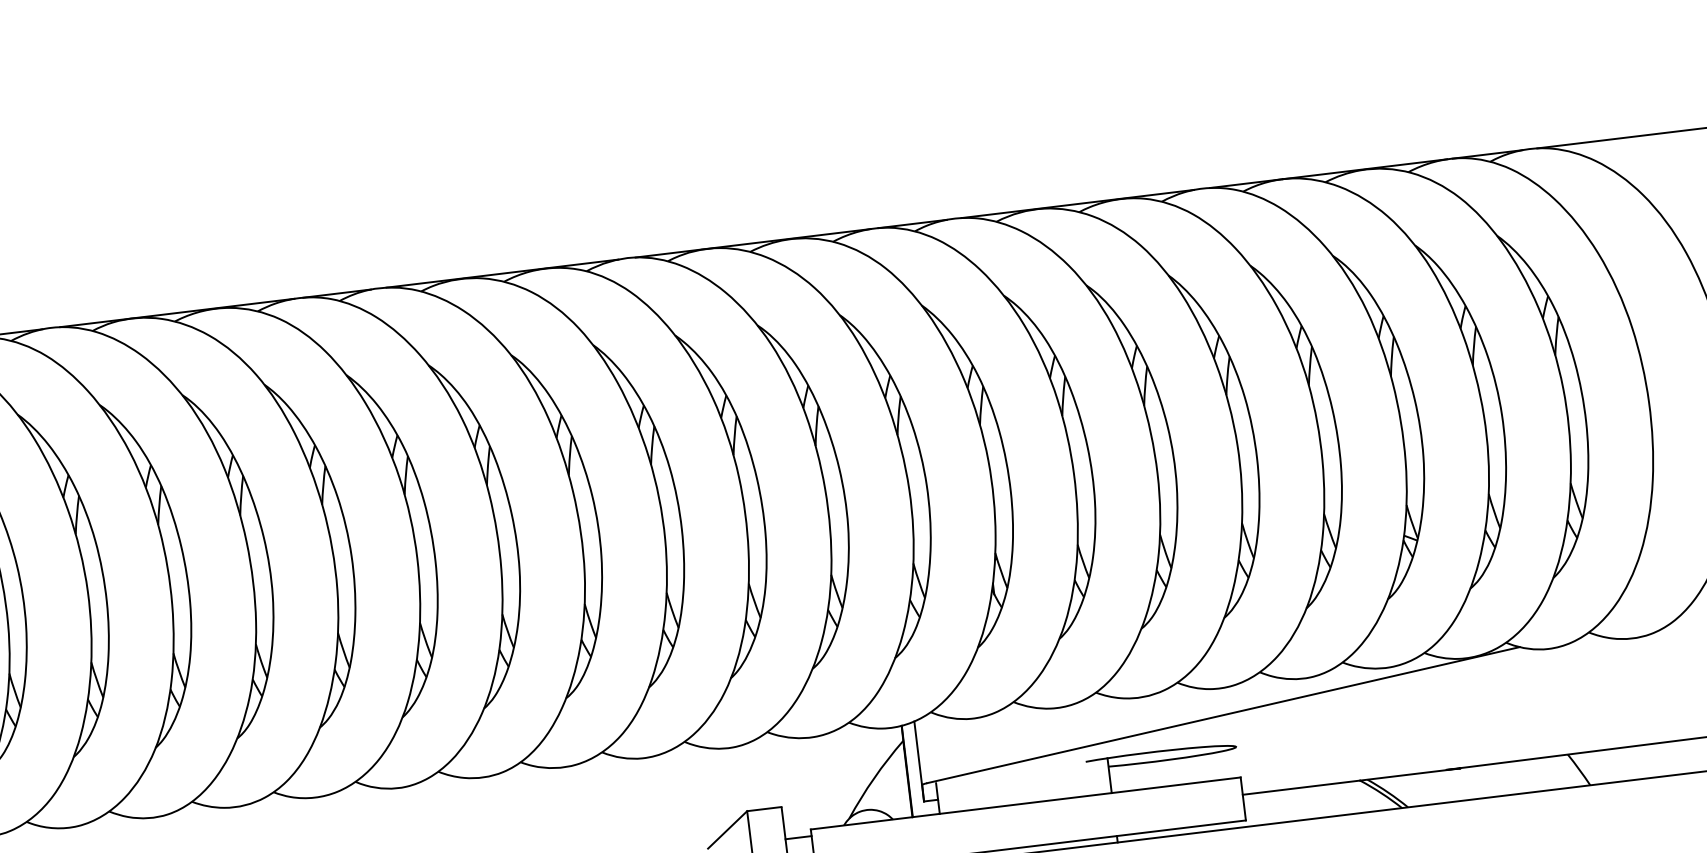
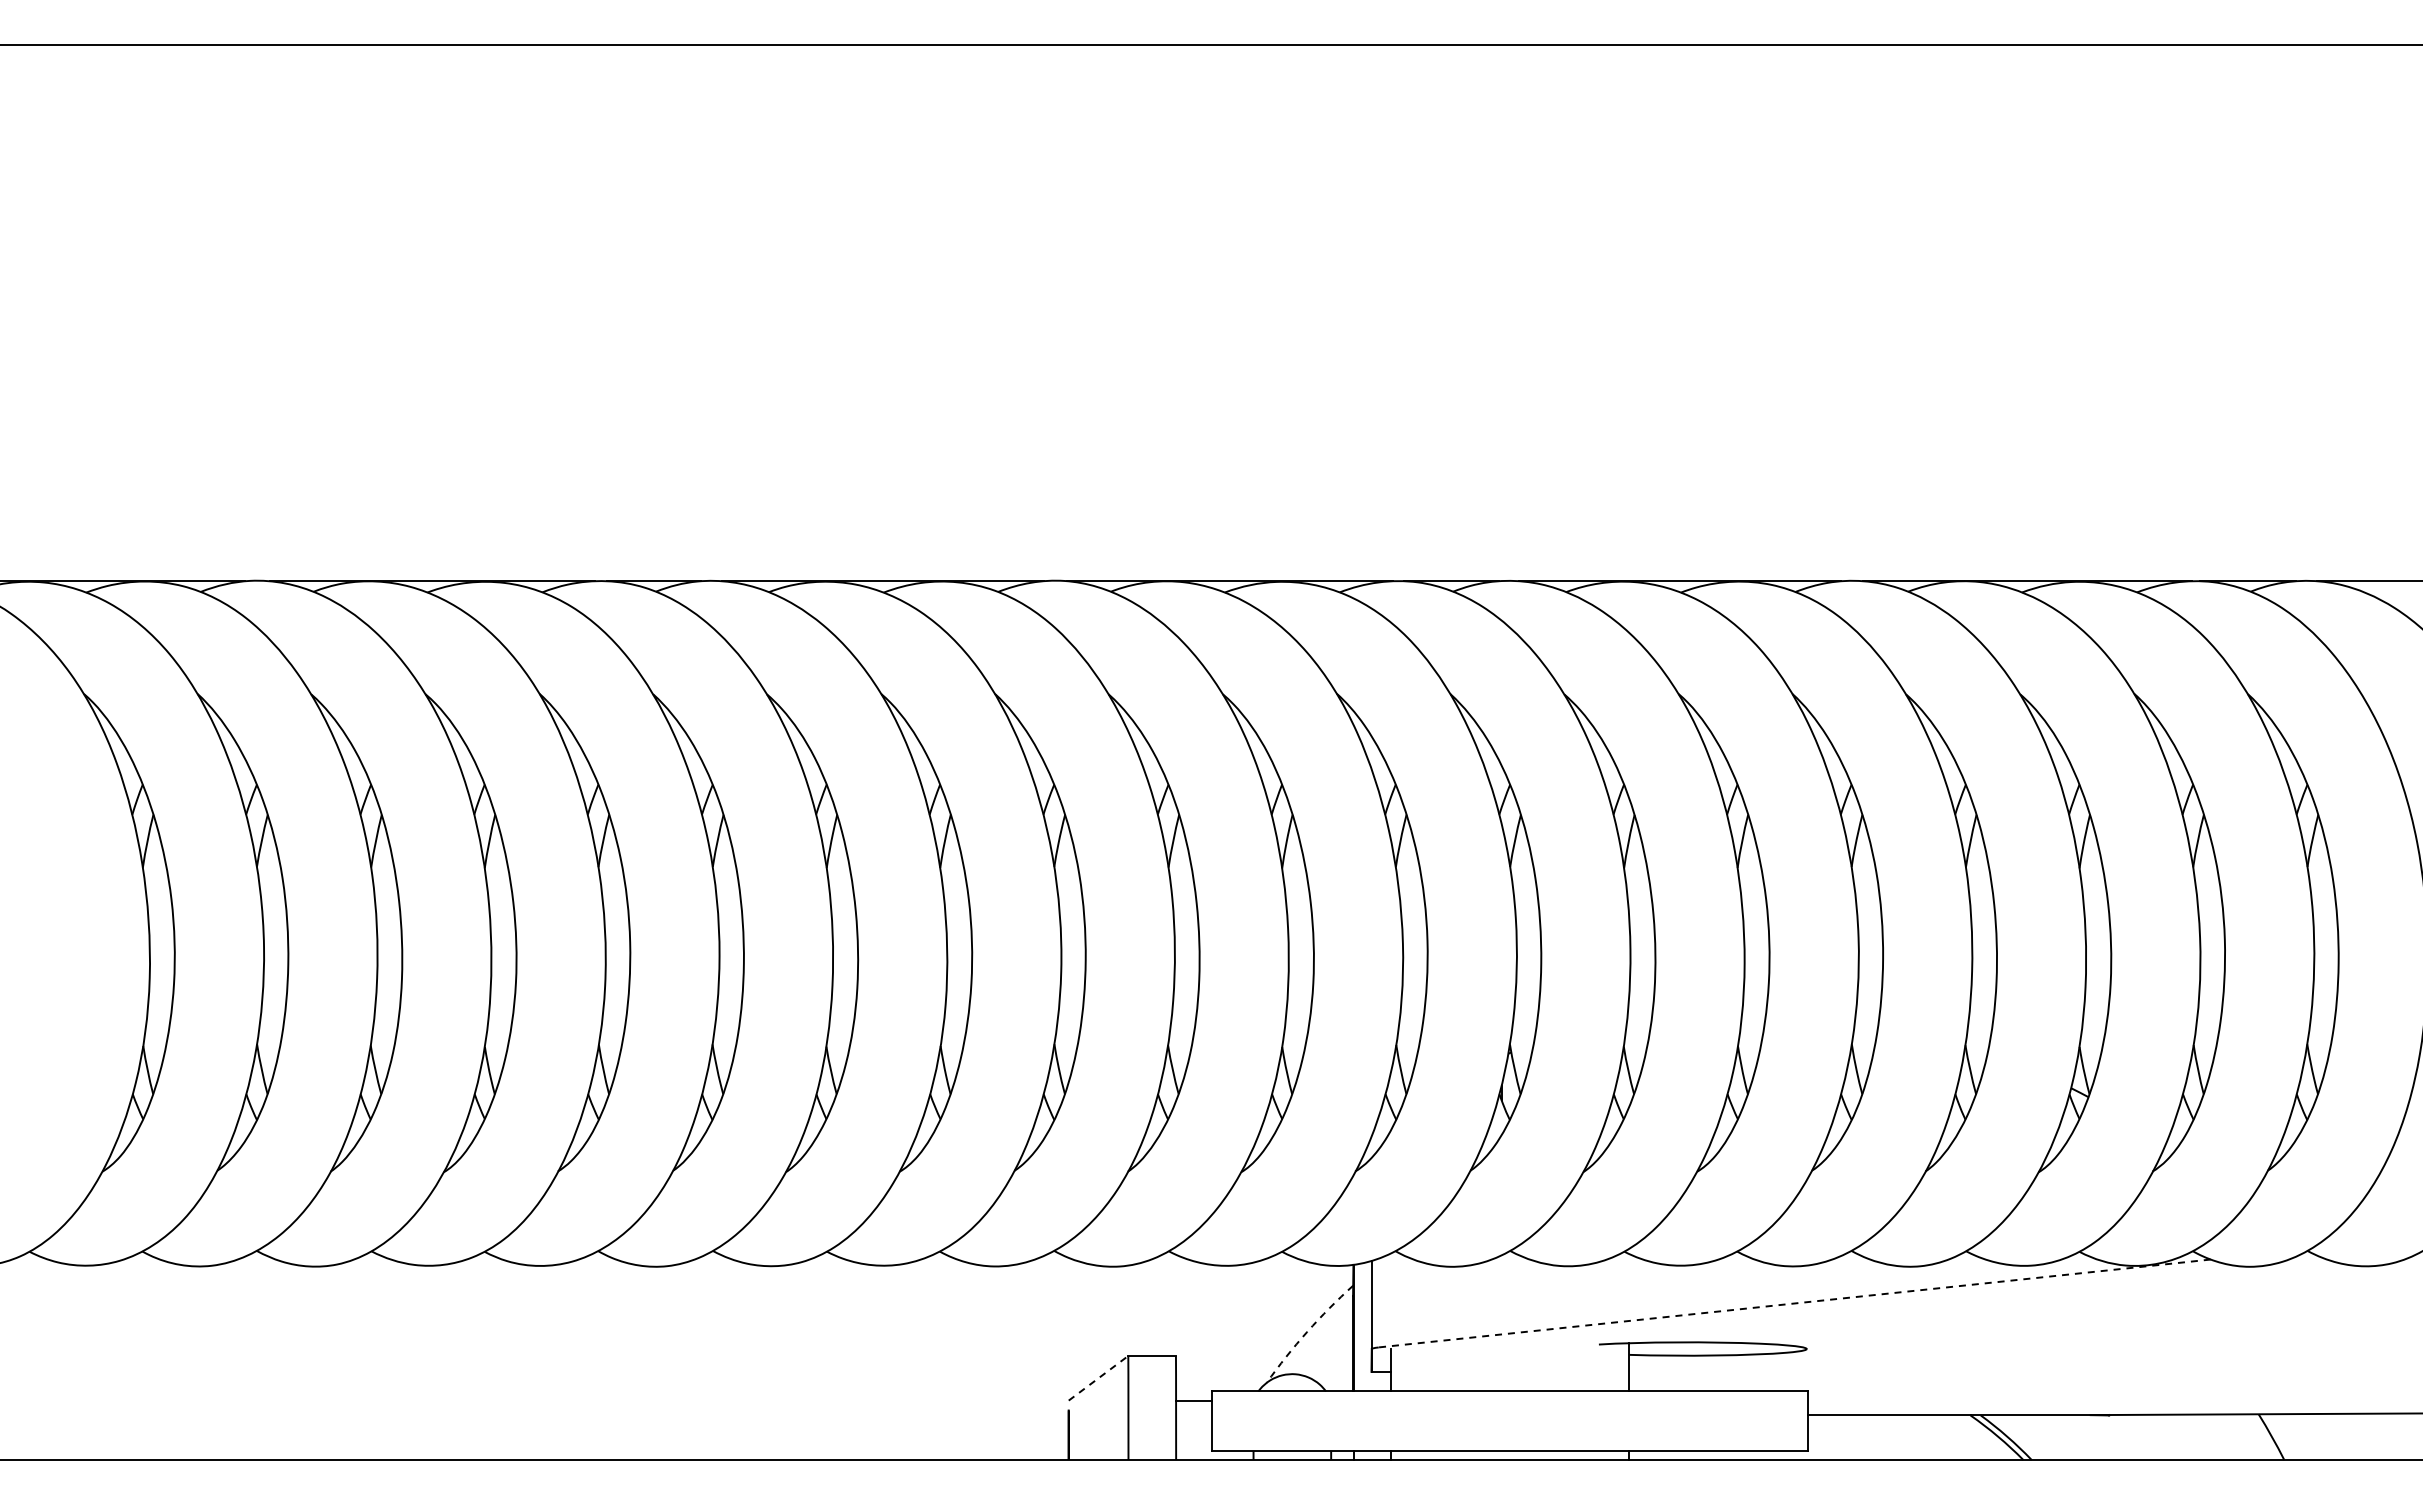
line: (1223, 715) -> (1794, 1303), solid -> dashed
arc: (874, 777) -> (1307, 1331), solid -> dashed
line: (727, 829) -> (1098, 1377), solid -> dashed

